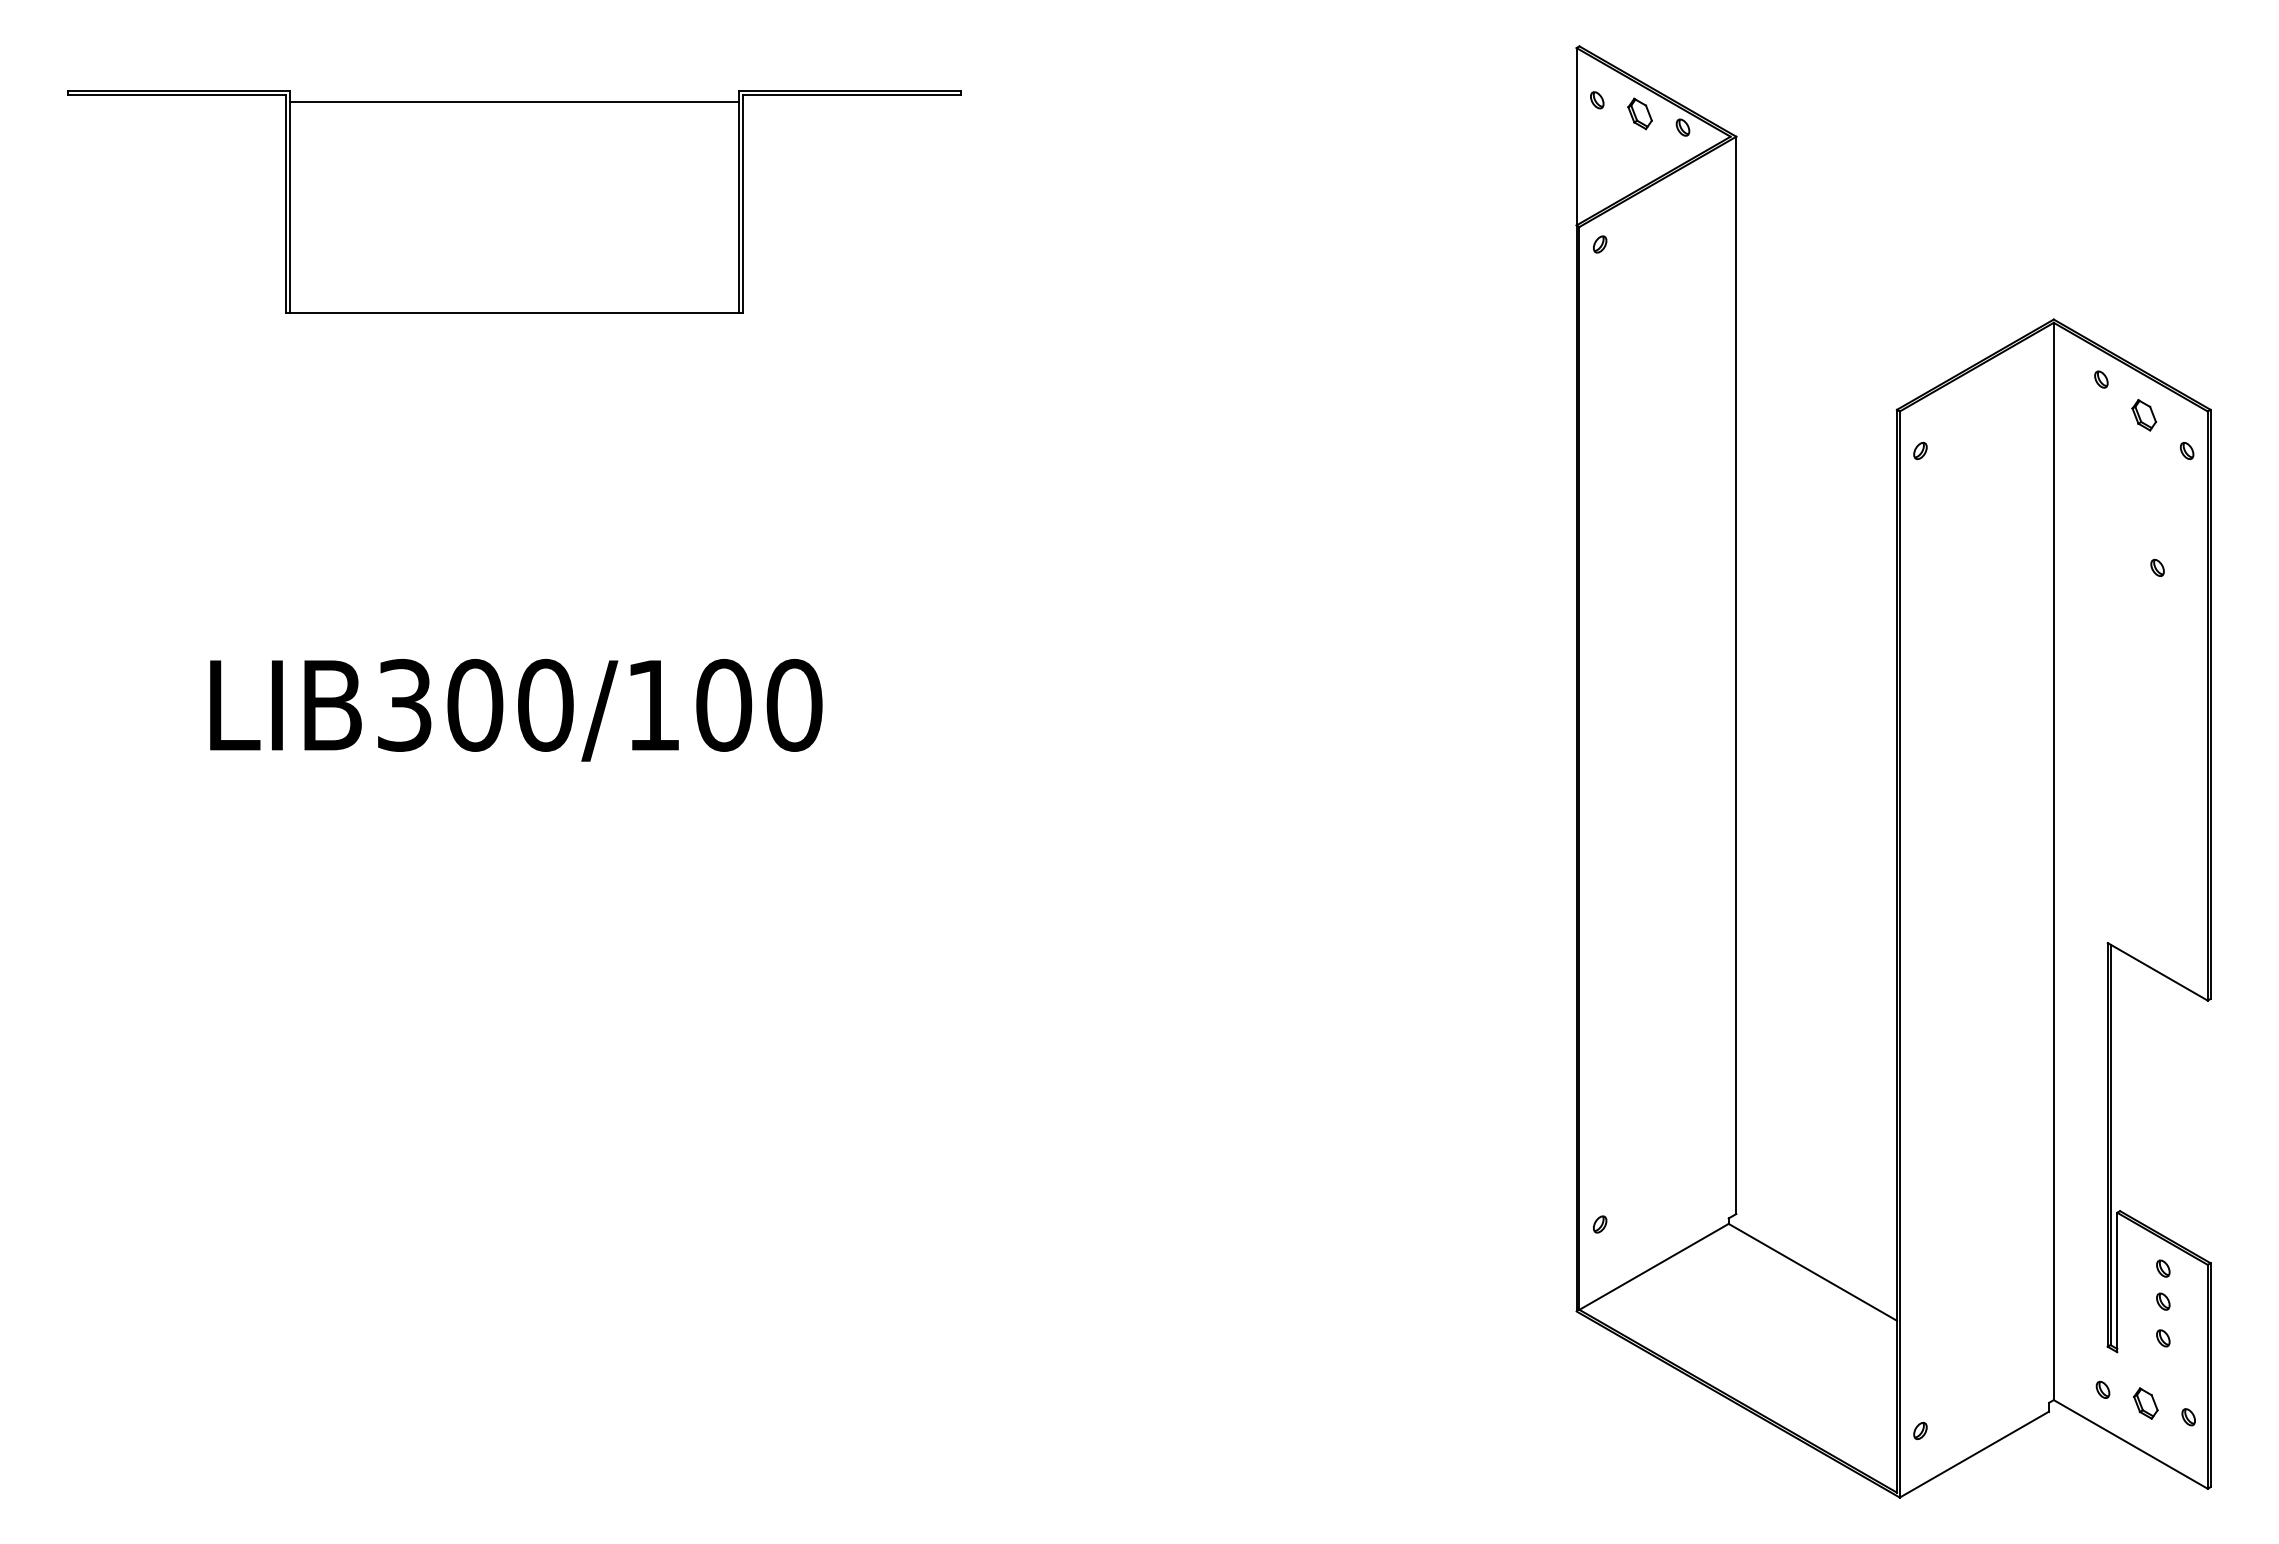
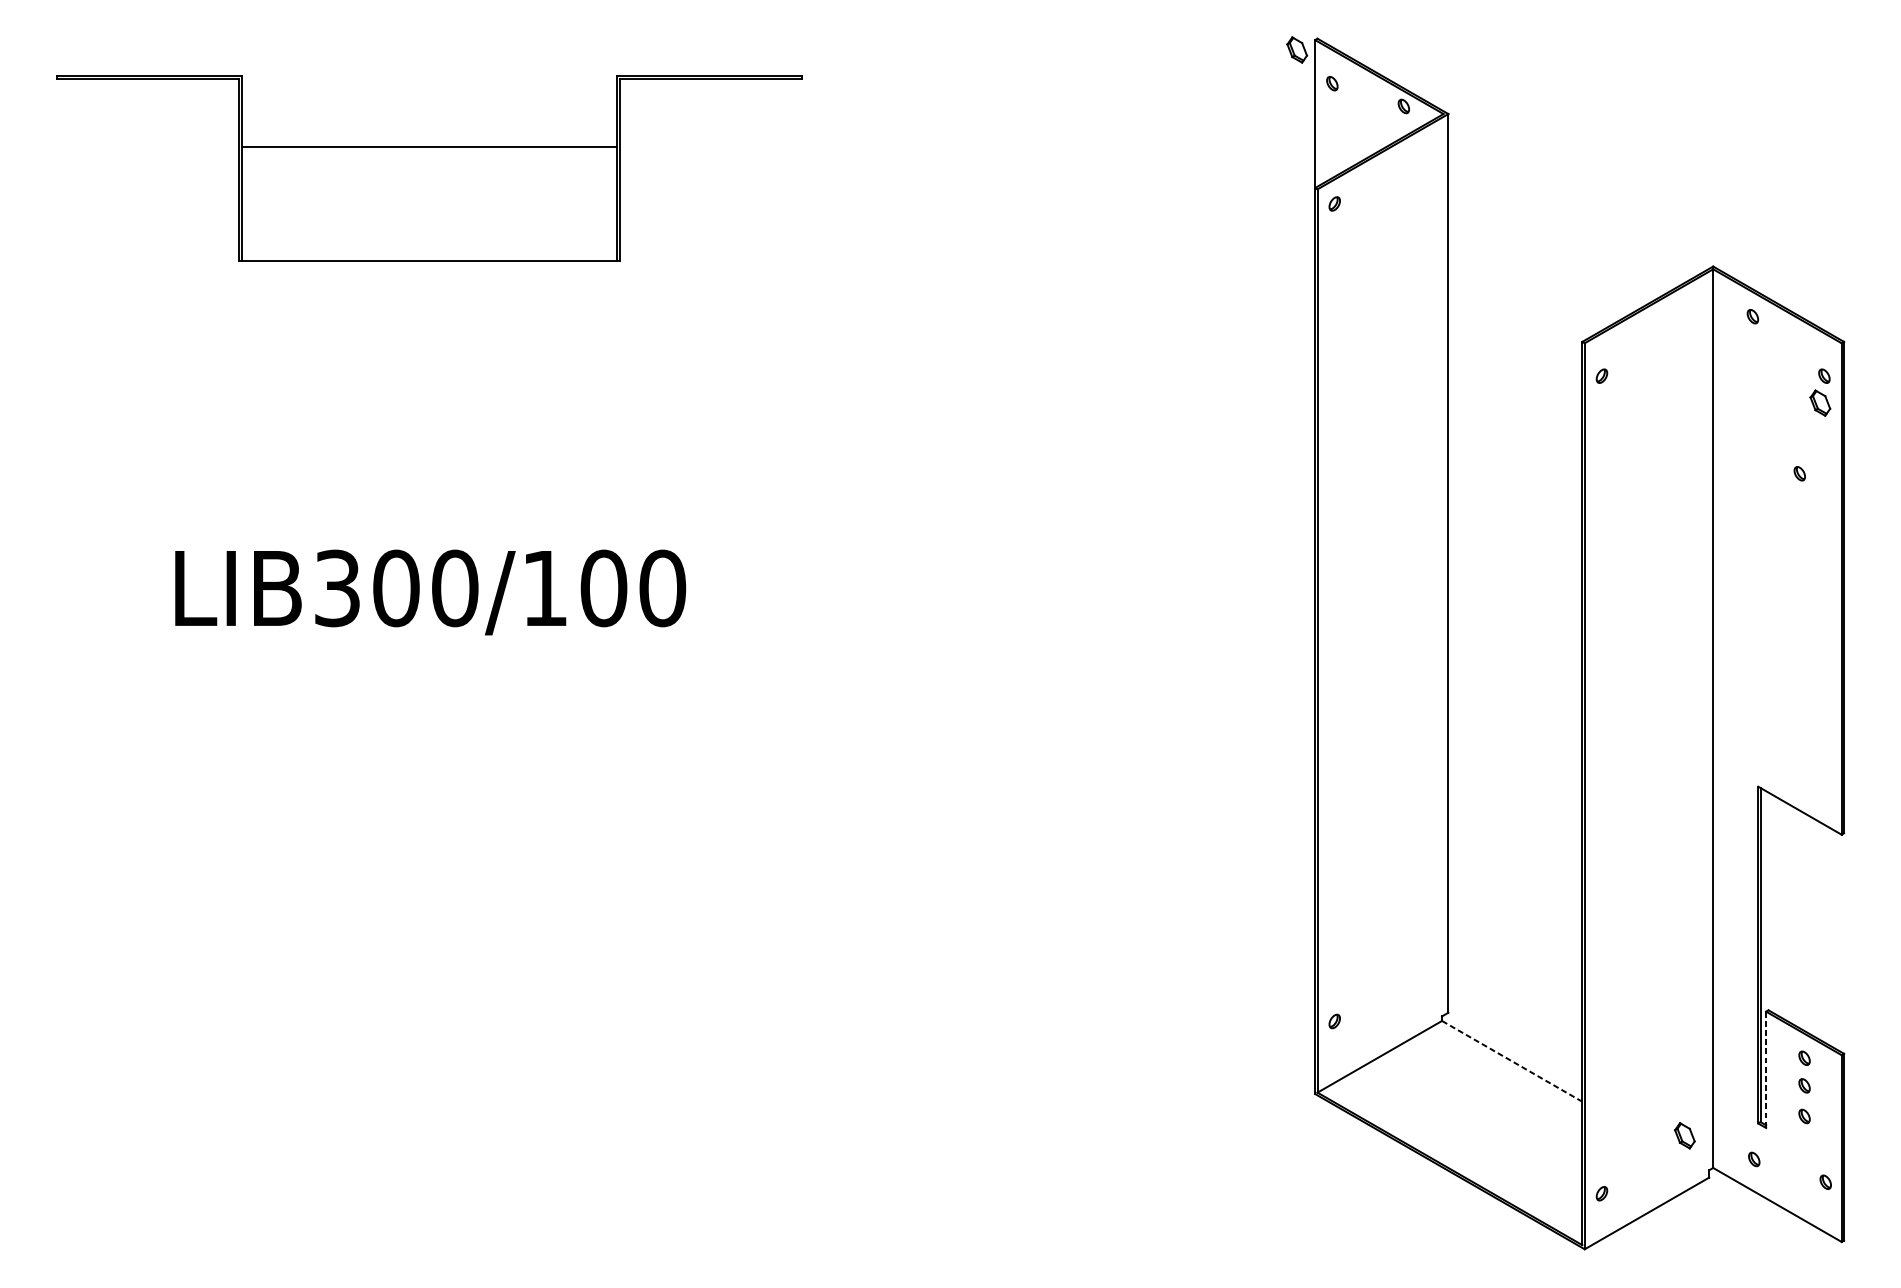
line: (514, 101) -> (429, 147), moved
part: (1639, 113) -> (1296, 49), moved
part: (2144, 415) -> (1820, 403), moved
line: (1812, 1272) -> (1511, 1061), solid -> dashed
line: (2117, 1282) -> (1766, 1069), solid -> dashed
part: (2145, 1403) -> (1684, 1135), moved

